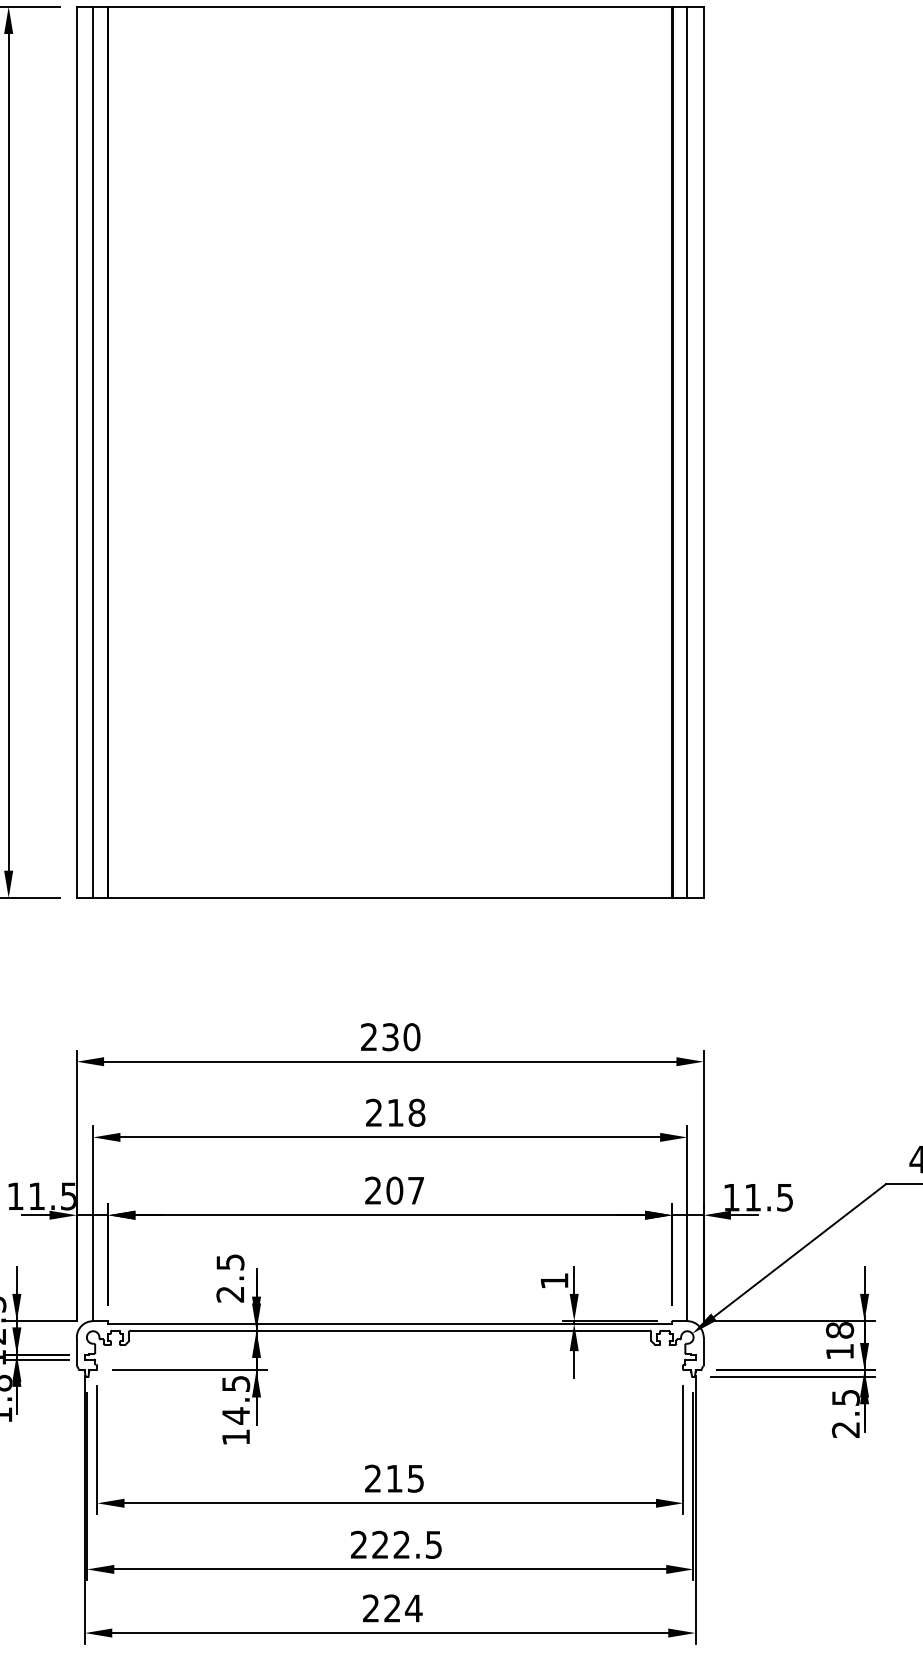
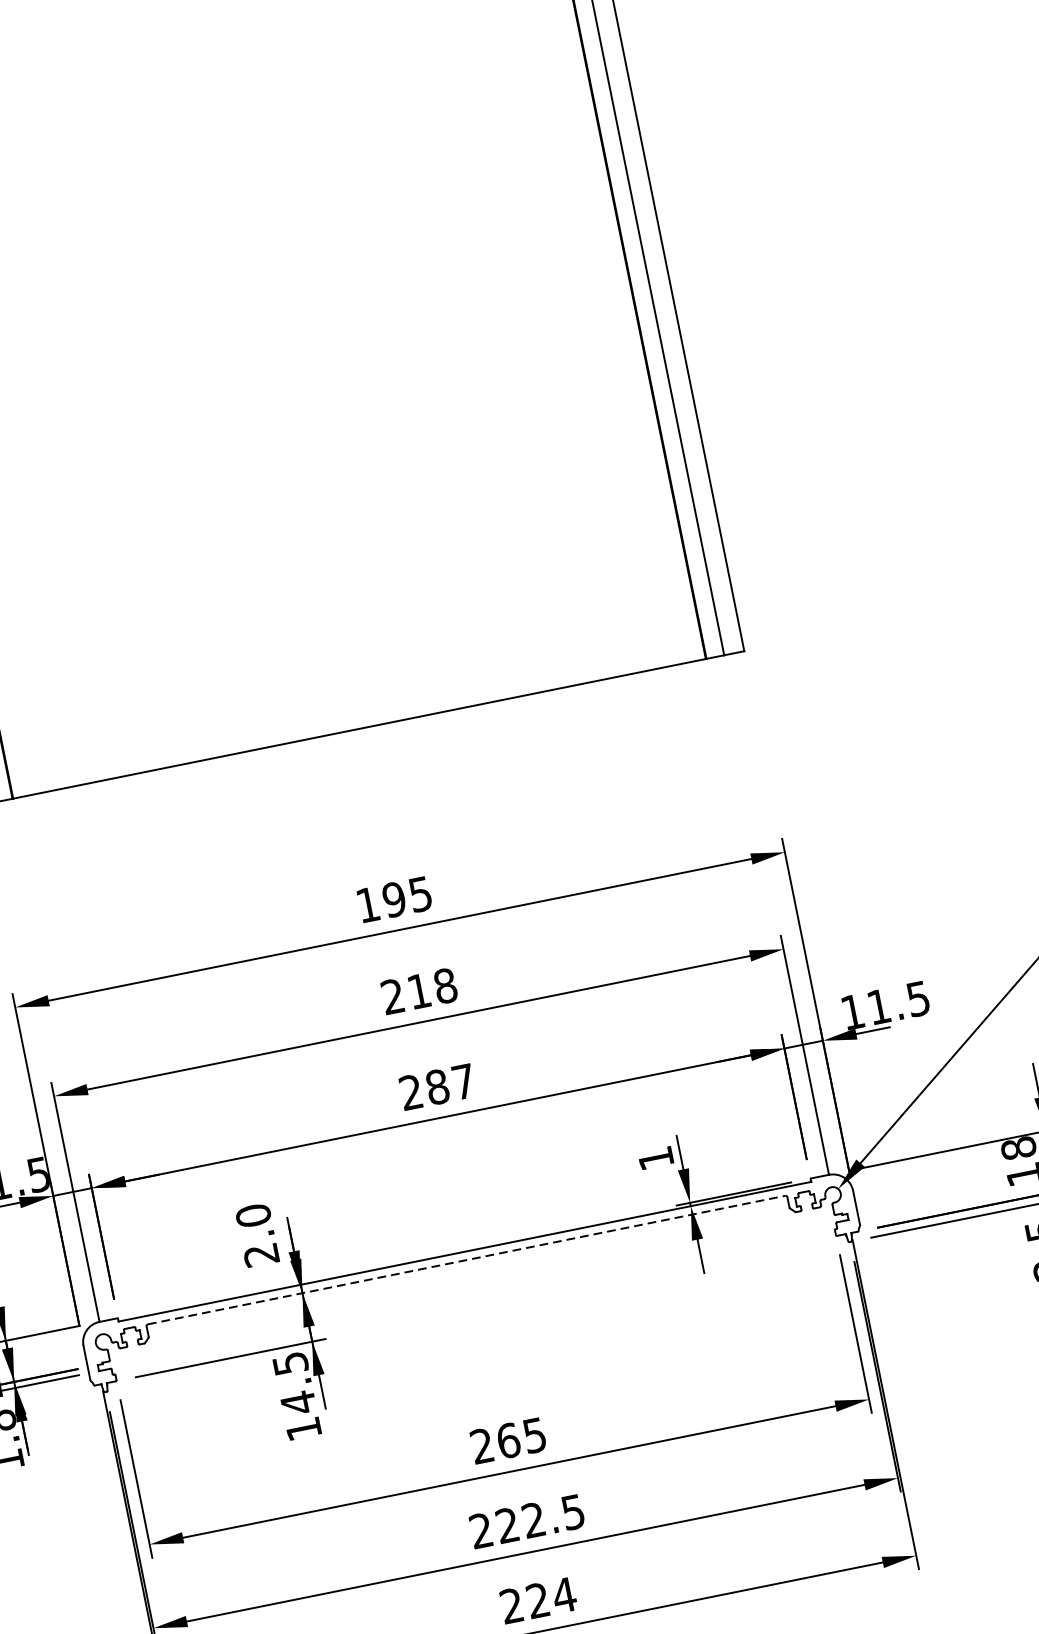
text: (390, 1037) -> (394, 900), 230 -> 195
text: (394, 1190) -> (437, 1086), 207 -> 287
text: (230, 1261) -> (253, 1214), 2.5 -> 2.0
line: (390, 1330) -> (466, 1259), solid -> dashed
text: (394, 1478) -> (508, 1440), 215 -> 265

